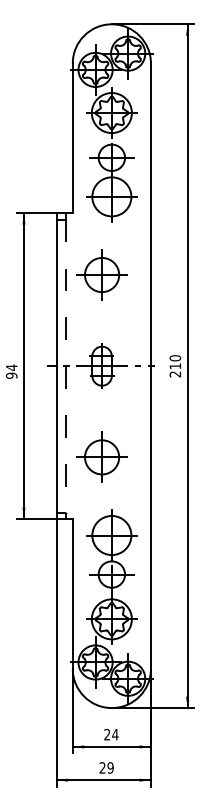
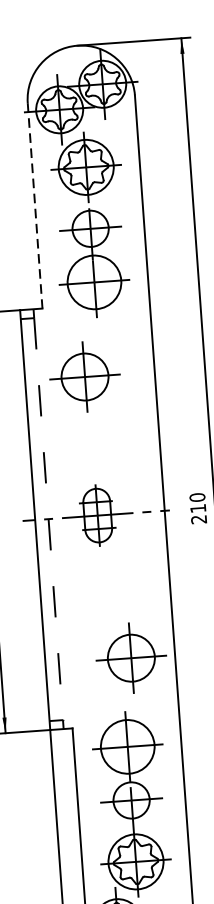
line: (72, 138) -> (34, 206), solid -> dashed
part: (101, 274) -> (84, 376), moved
part: (101, 456) -> (130, 657), moved

